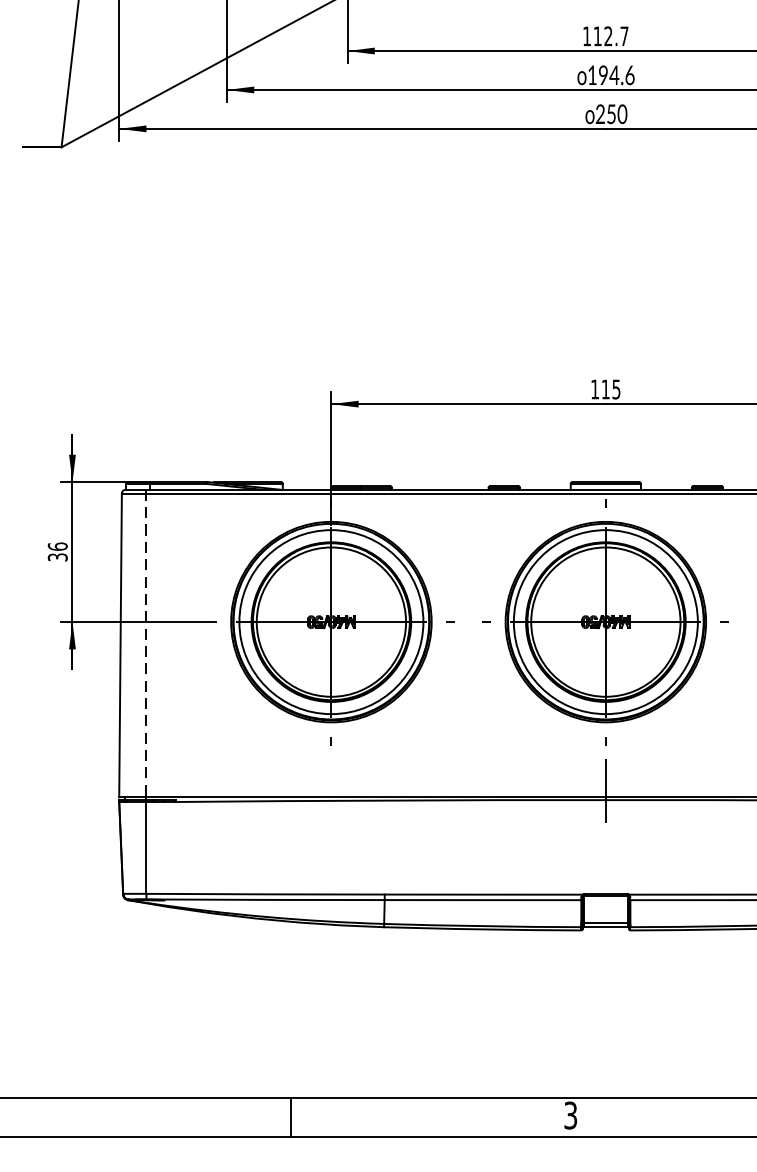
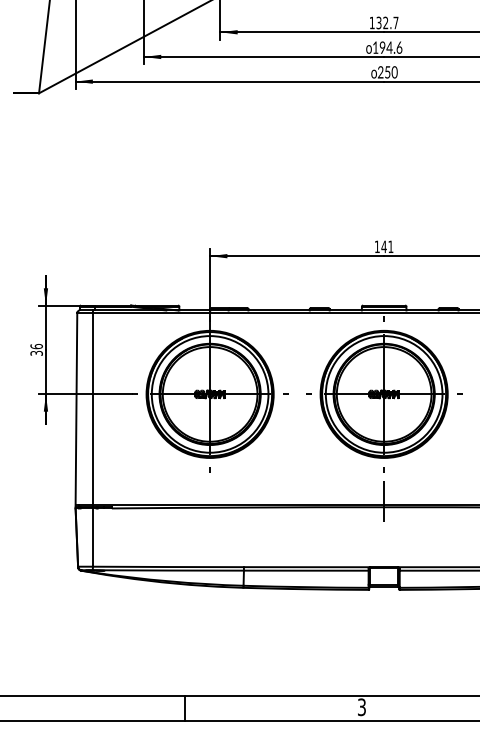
text: (596, 35) -> (378, 22), 112.7 -> 132.7
text: (611, 388) -> (387, 246), 115 -> 141
line: (145, 642) -> (92, 407), dashed -> solid

